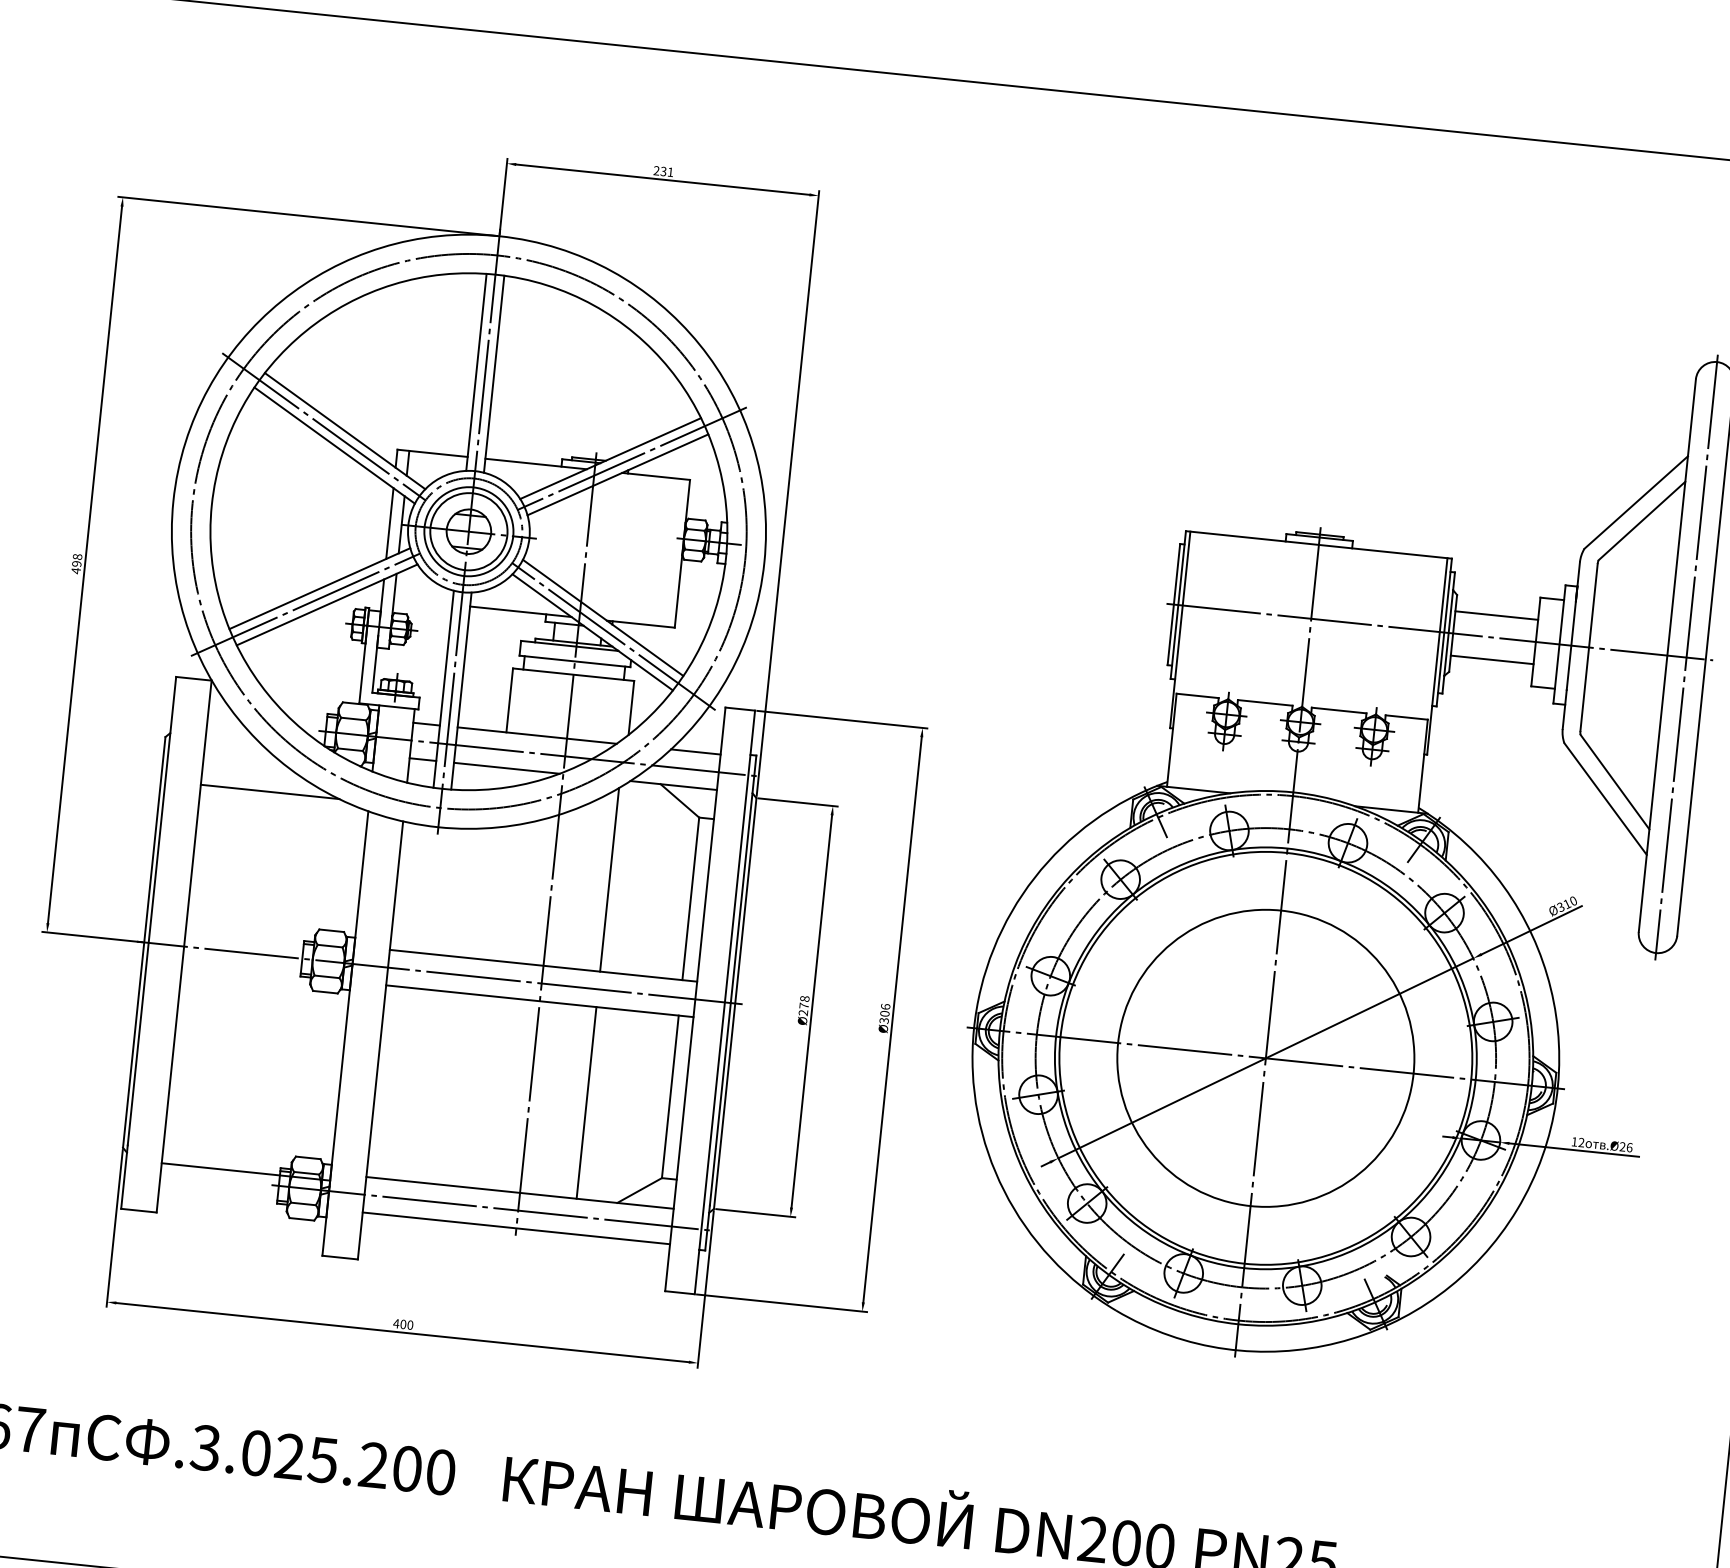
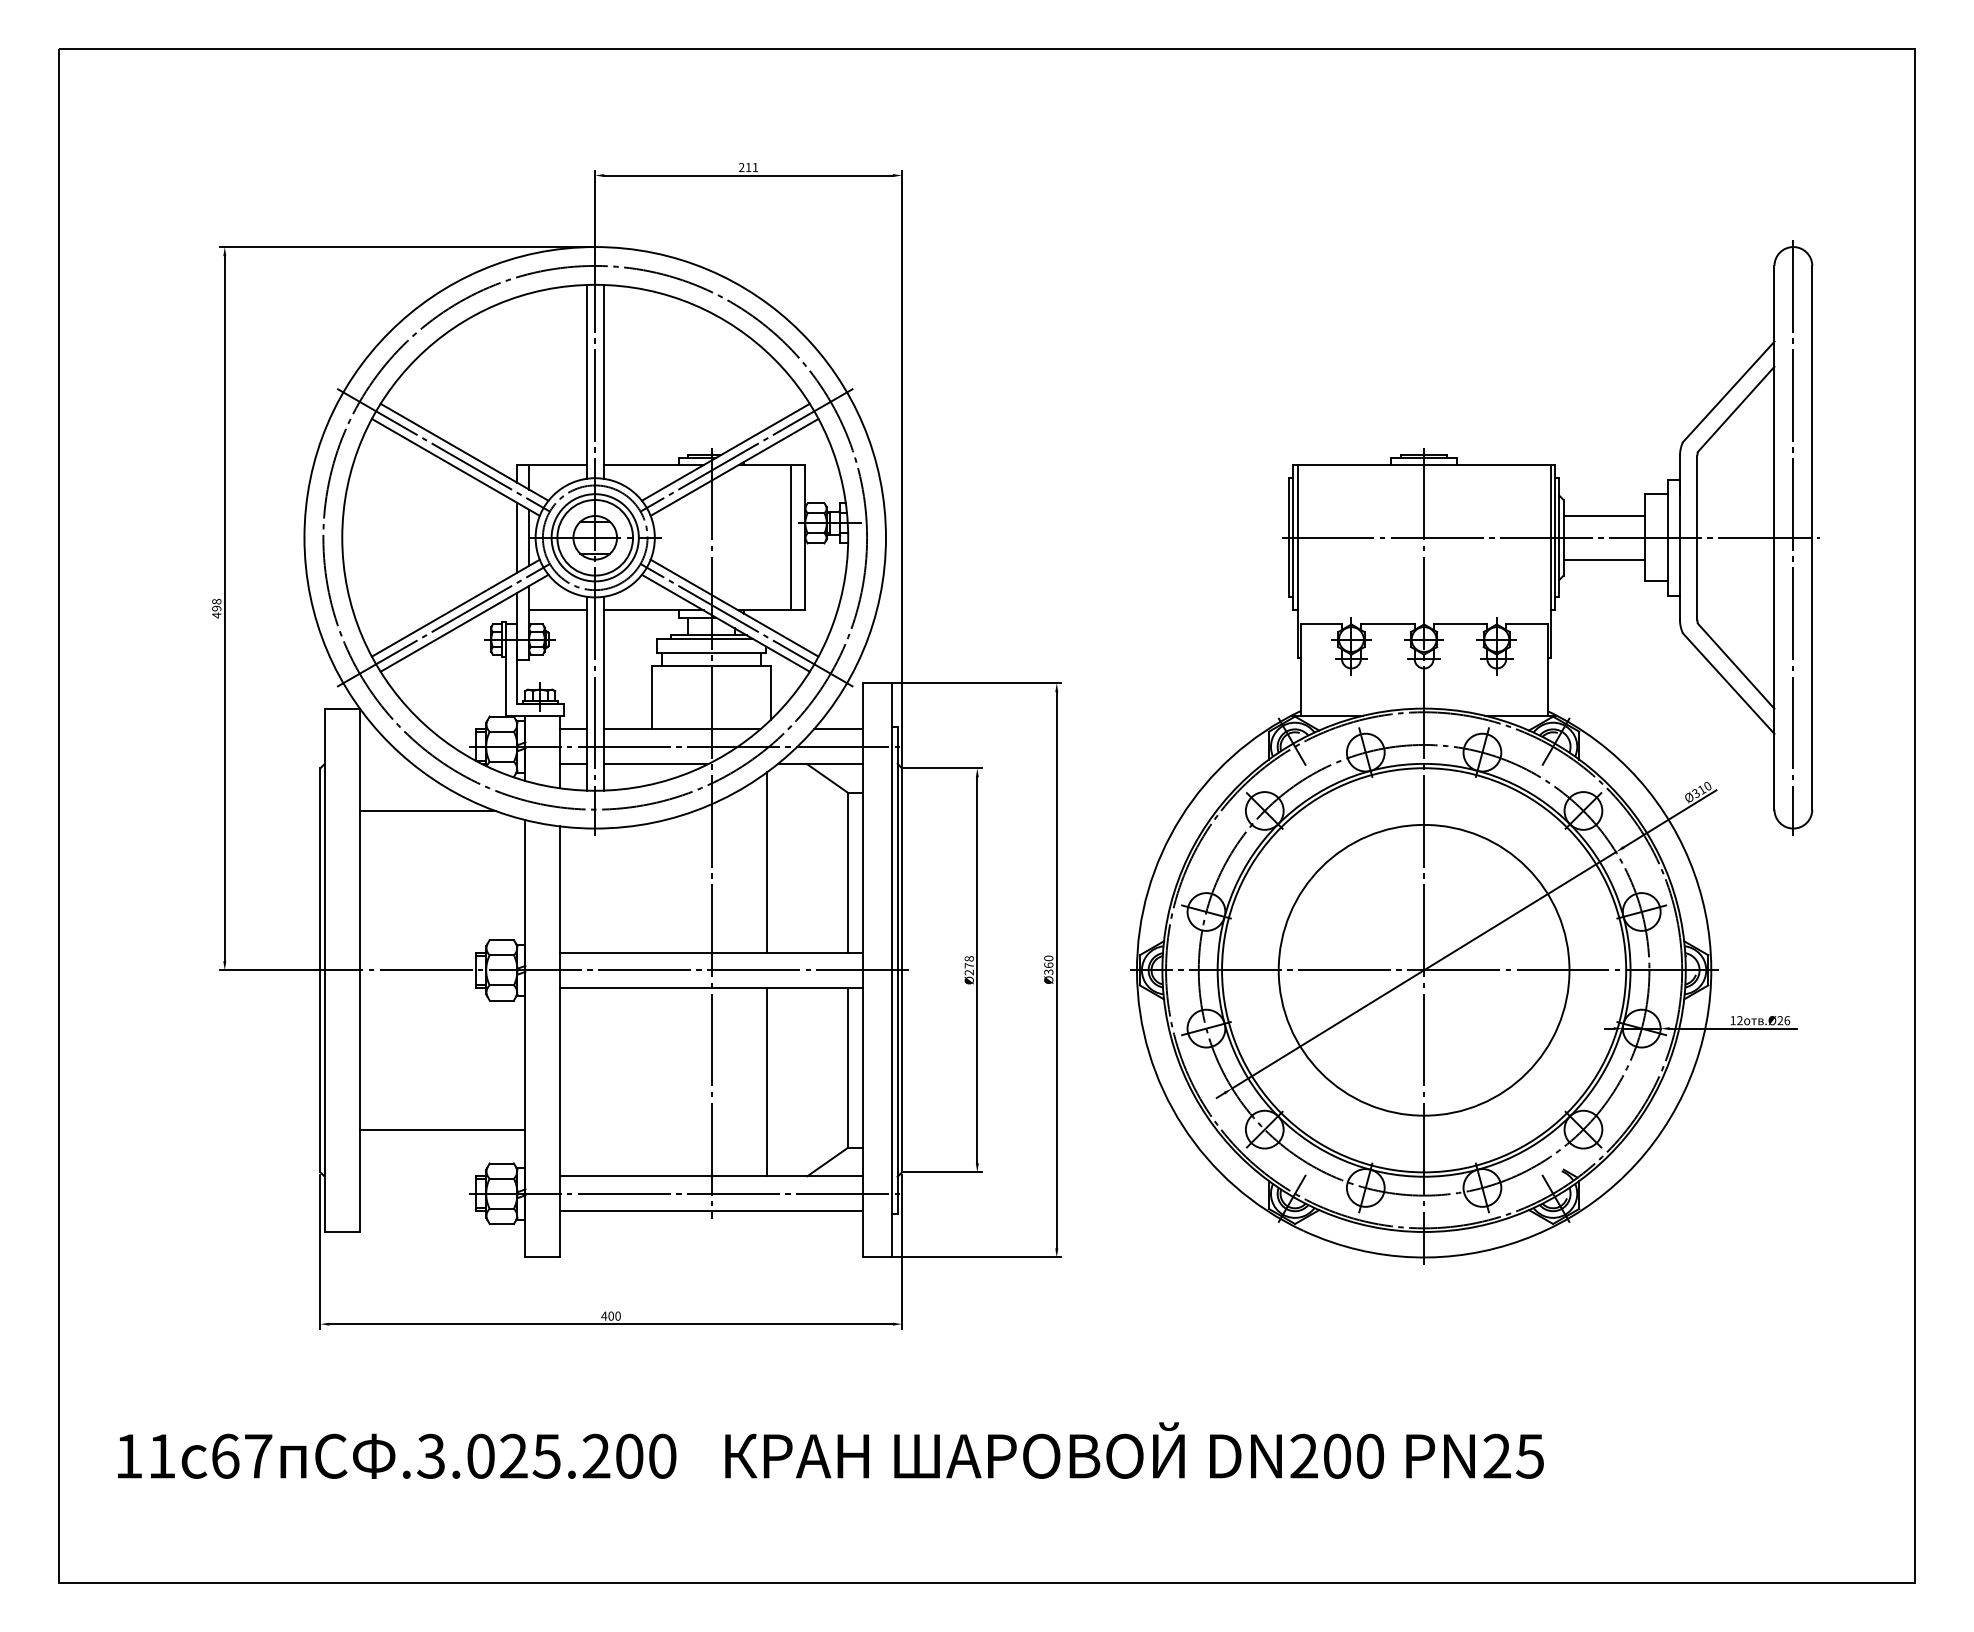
text: (663, 171) -> (748, 167), 231 -> 211
line: (667, 551) -> (790, 537), added
line: (422, 601) -> (557, 610), added
text: (885, 1009) -> (1048, 961), Ø306 -> Ø360
line: (245, 1171) -> (442, 1129), moved

